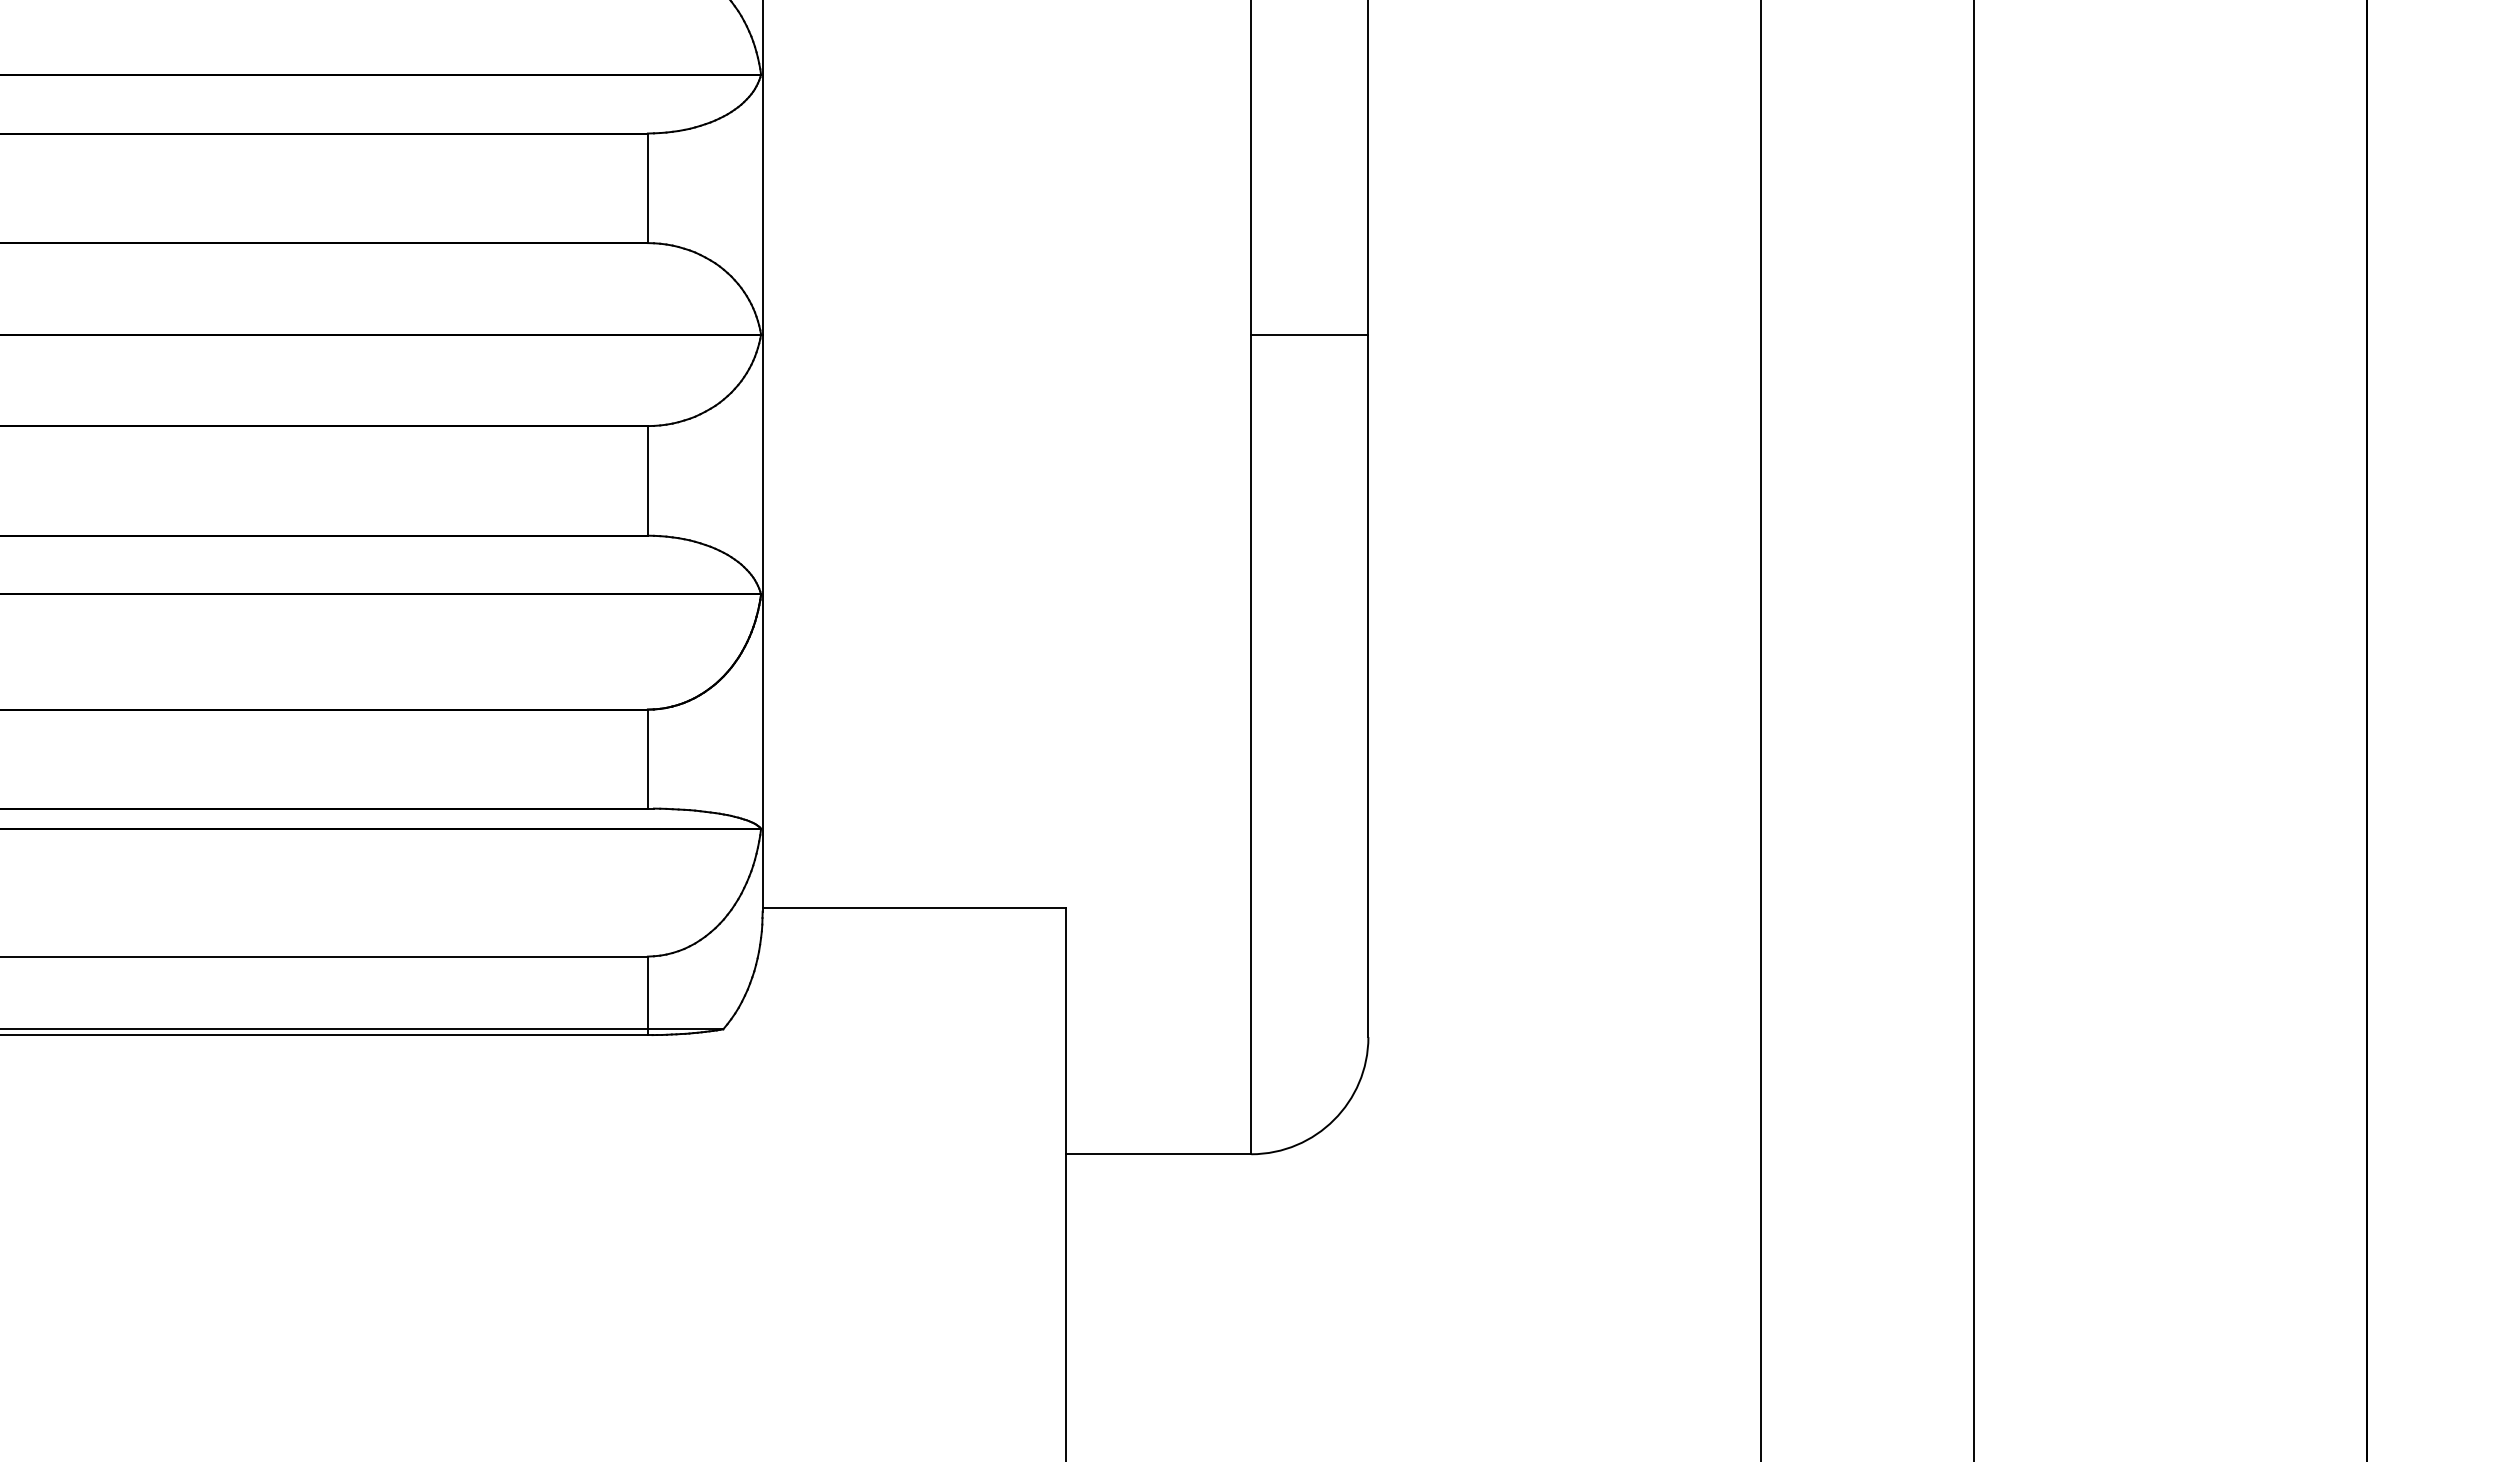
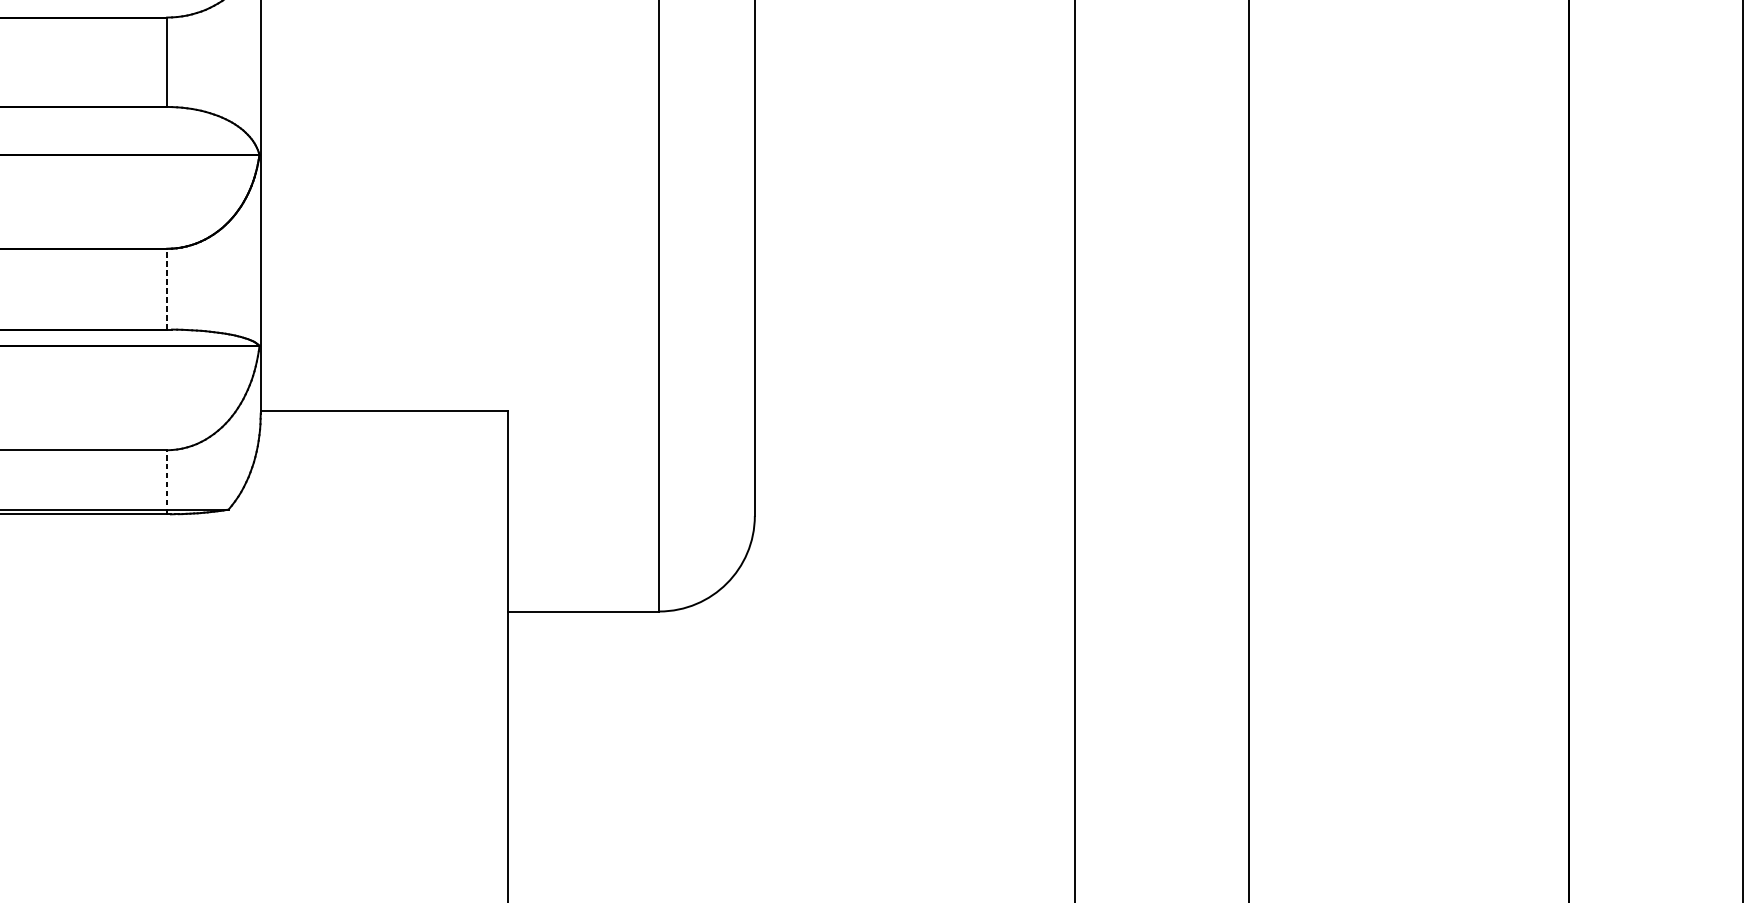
line: (647, 758) -> (166, 288), solid -> dashed
line: (647, 995) -> (166, 482), solid -> dashed

